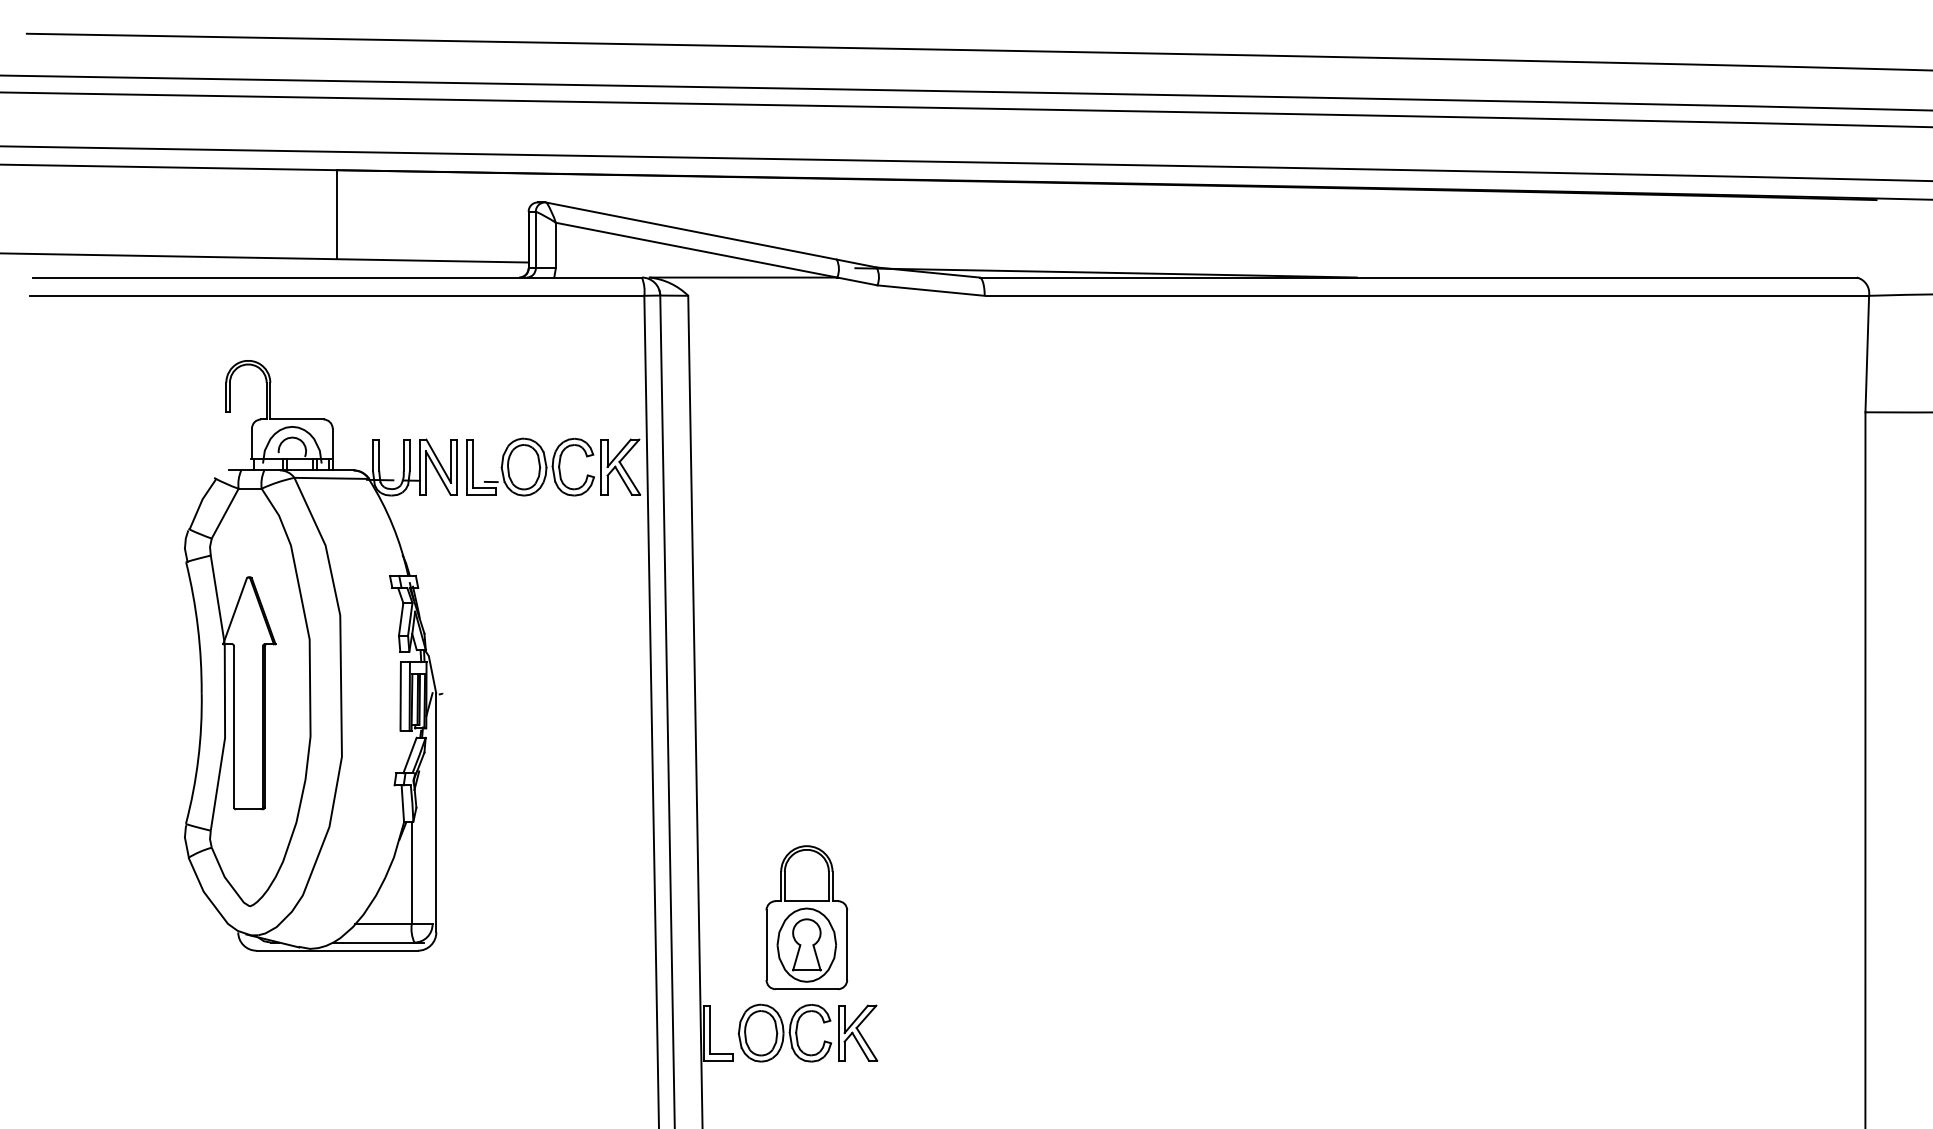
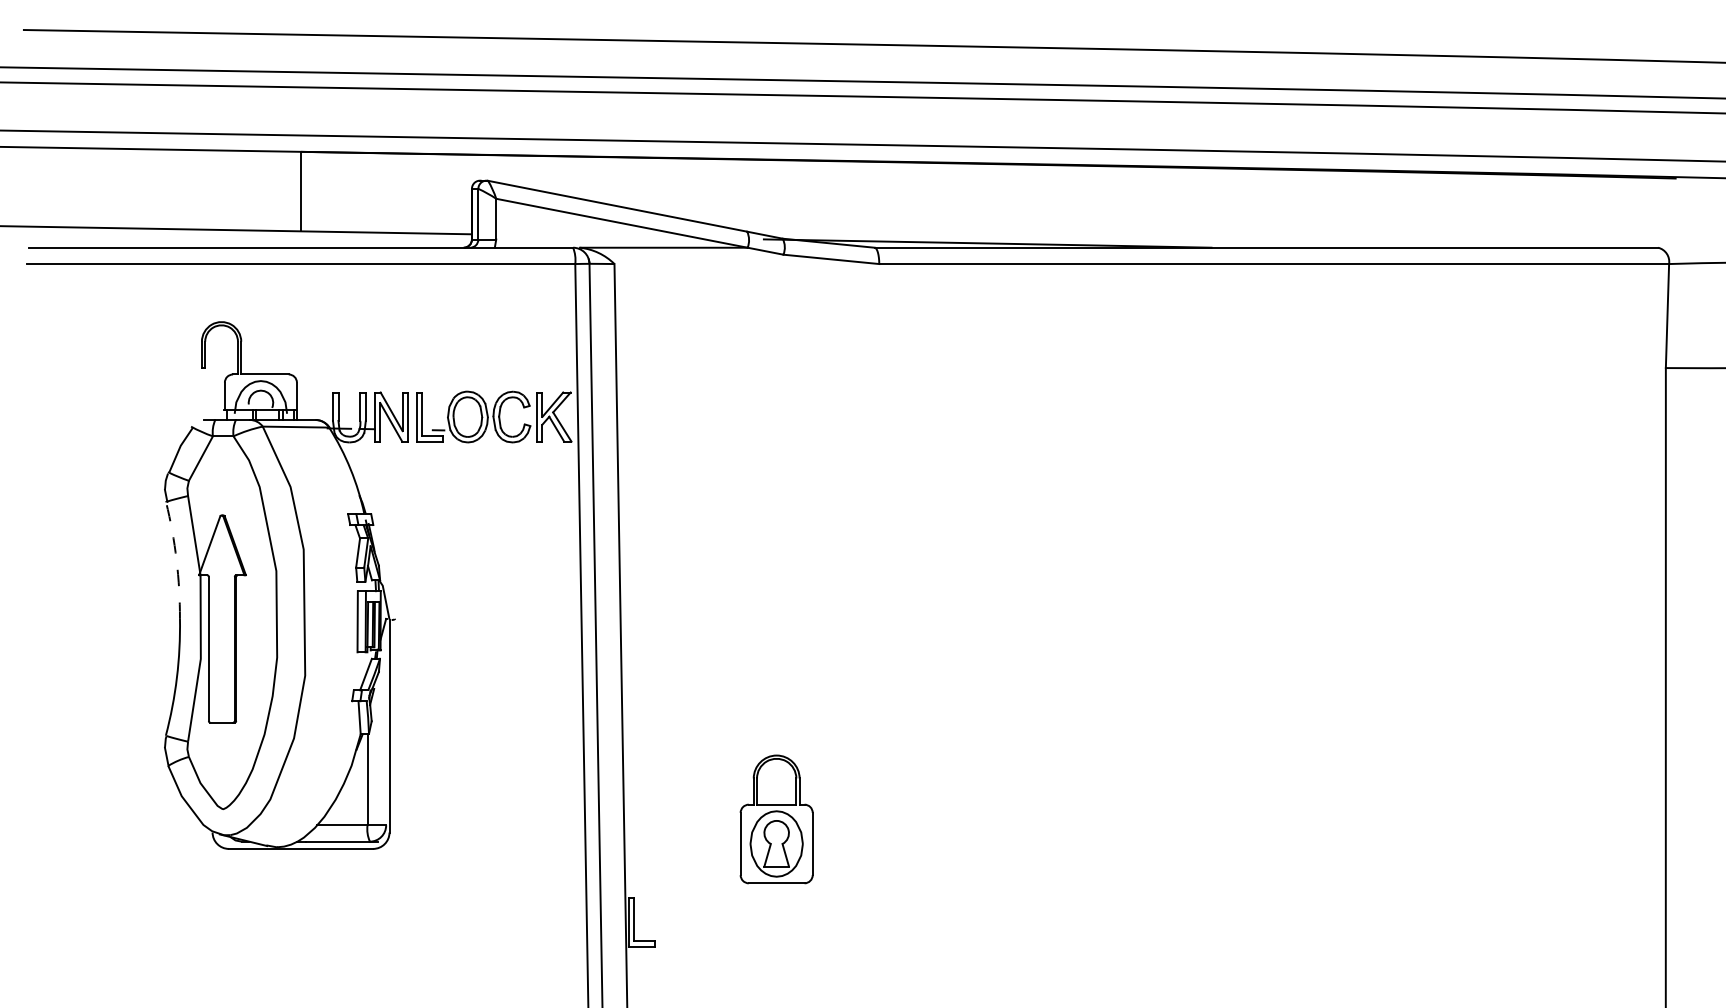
arc: (197, 627) -> (176, 560), solid -> dashed
part: (806, 917) -> (776, 819), moved
part: (797, 1032) -> (712, 921), removed

